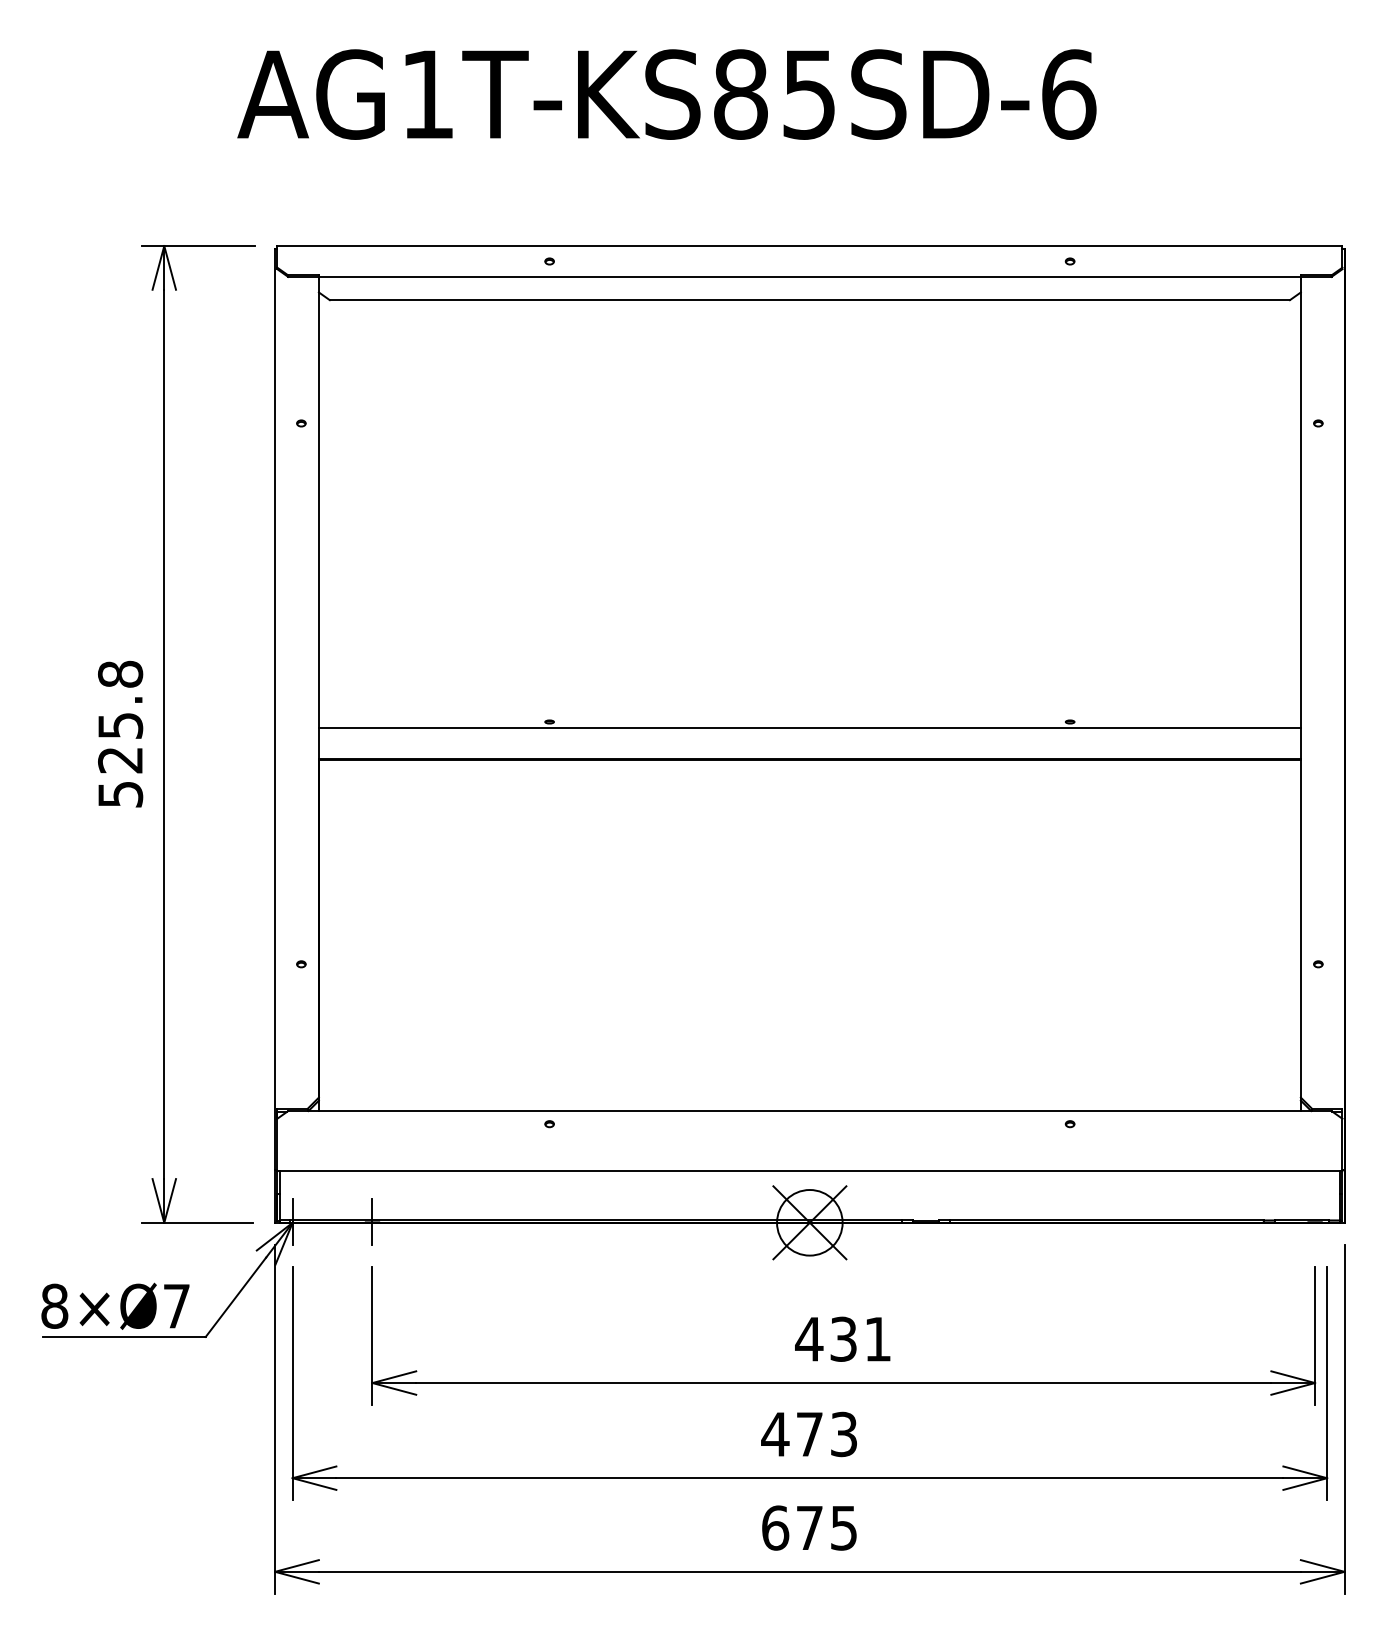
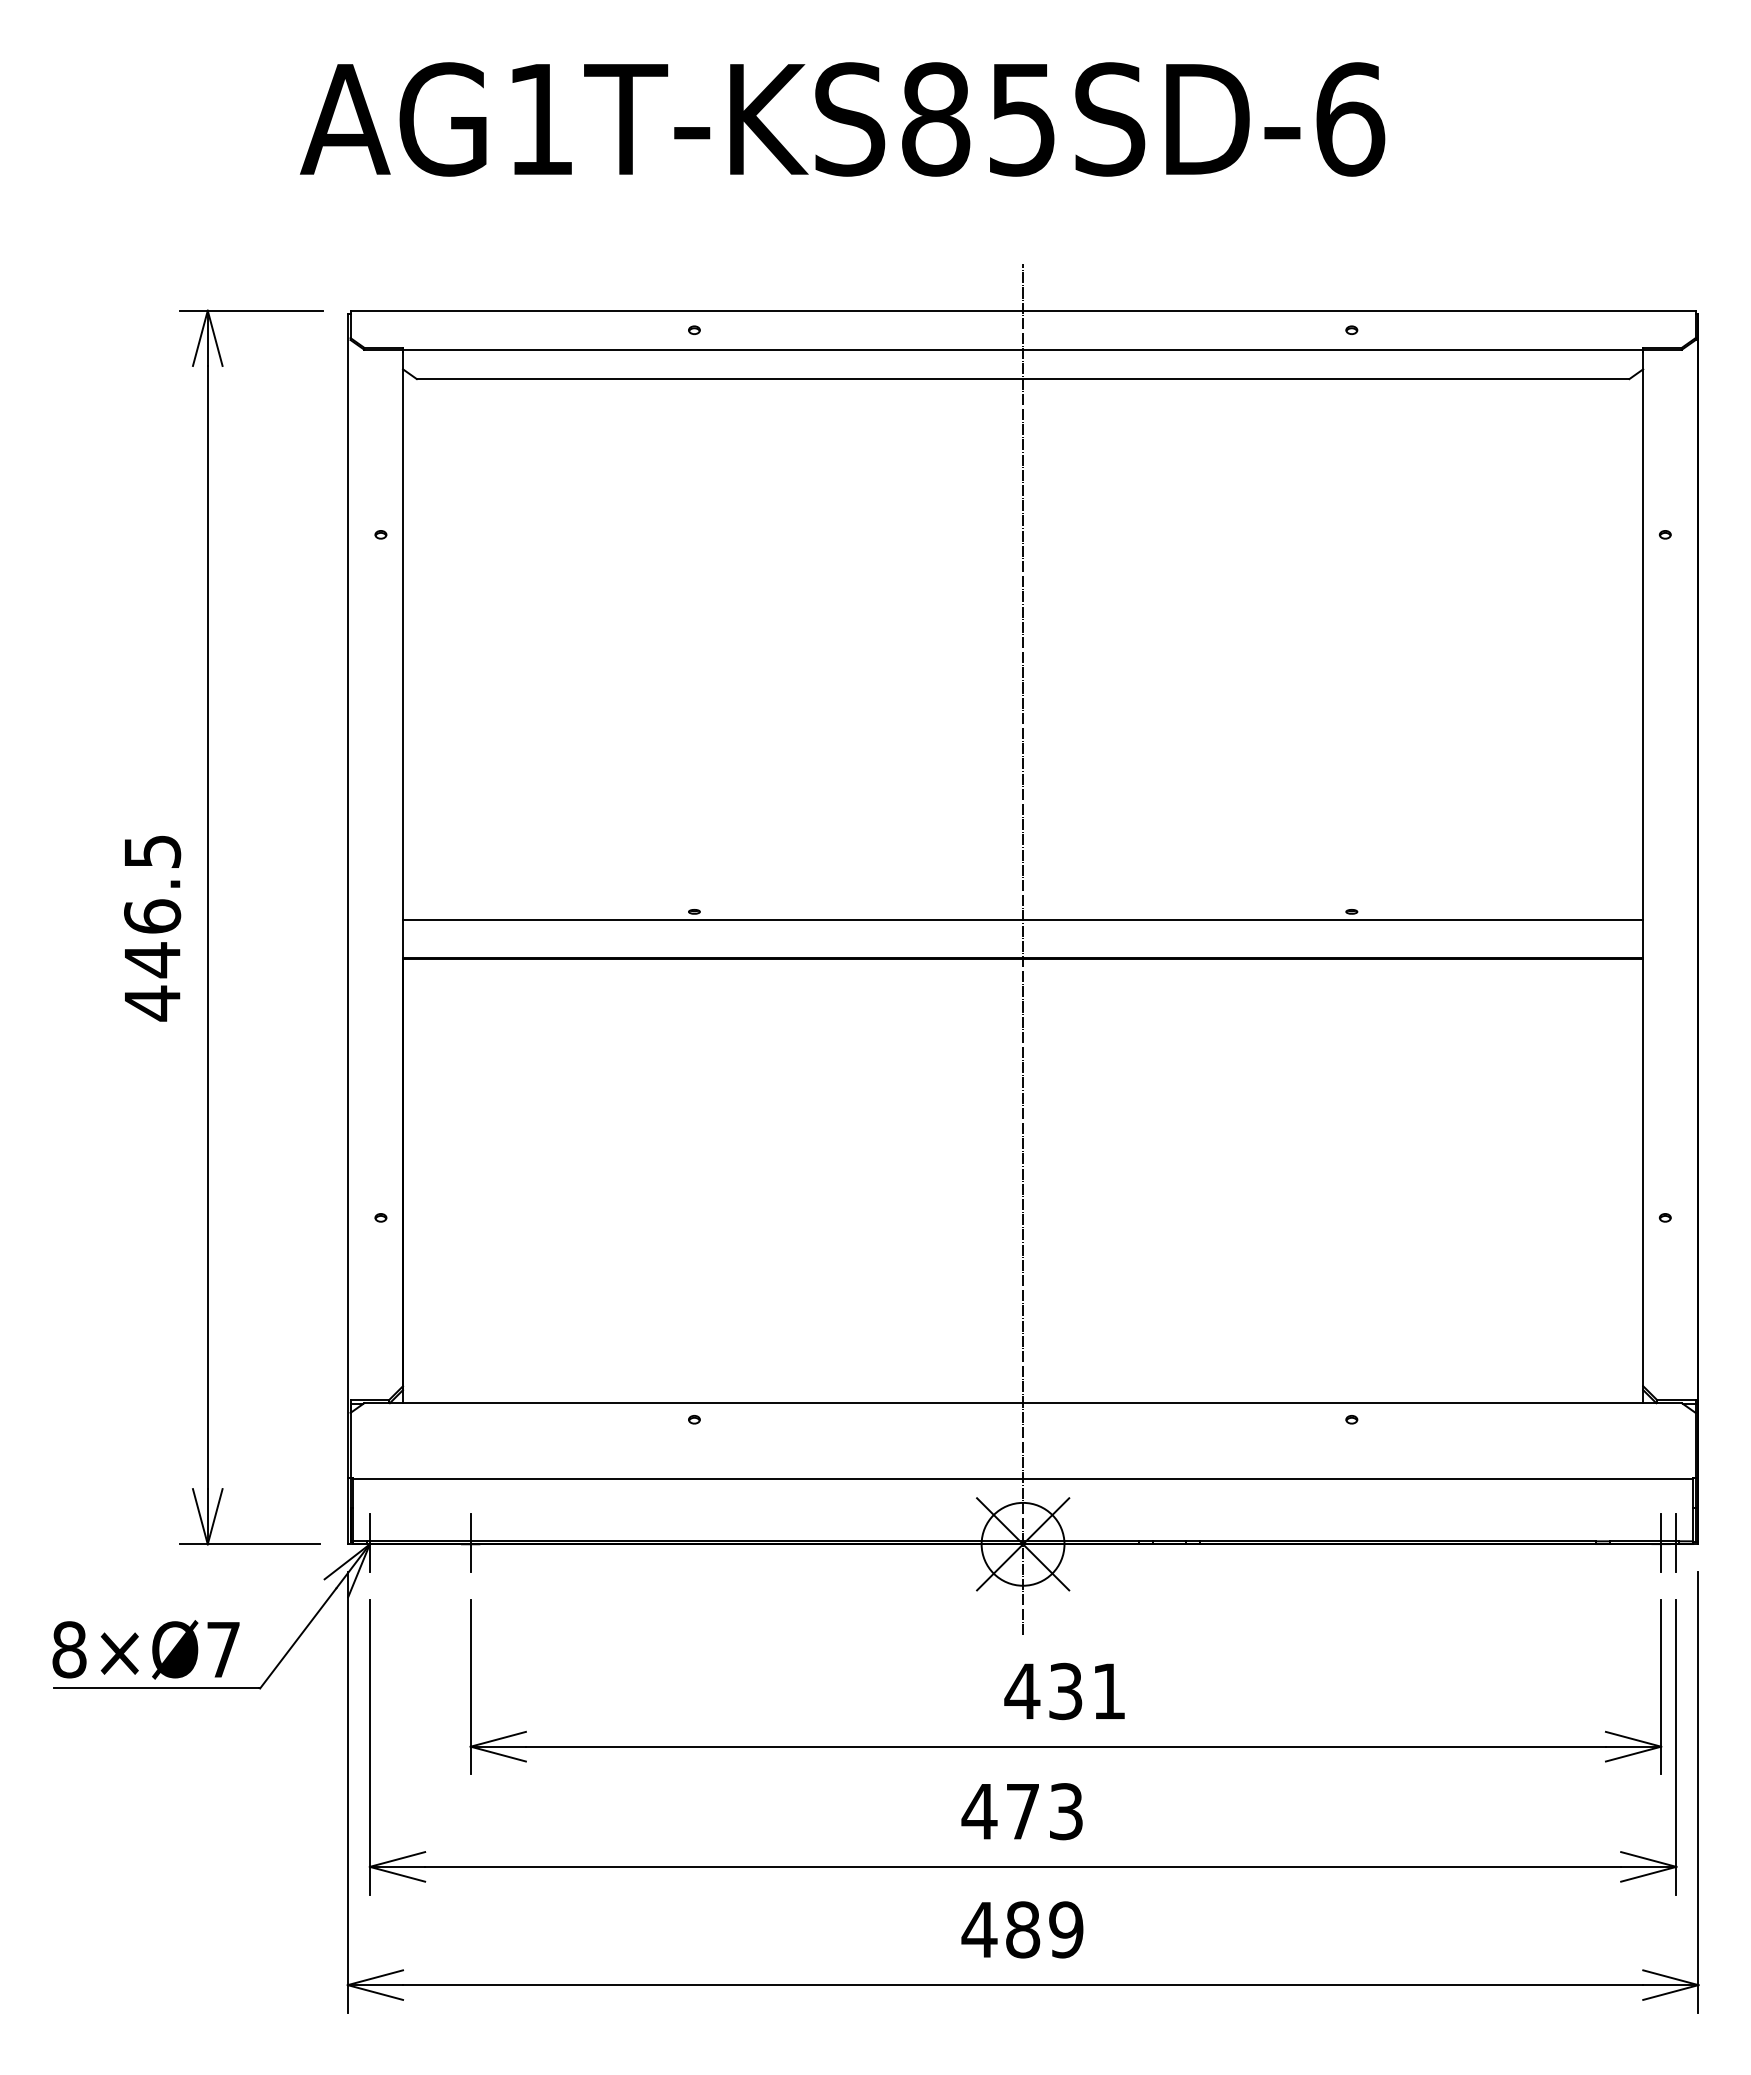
text: (120, 734) -> (152, 927), 525.8 -> 446.5
line: (810, 751) -> (1023, 949), added
line: (1315, 1221) -> (1661, 1542), added
line: (1327, 1221) -> (1676, 1542), added
text: (809, 1527) -> (1022, 1929), 675 -> 489

